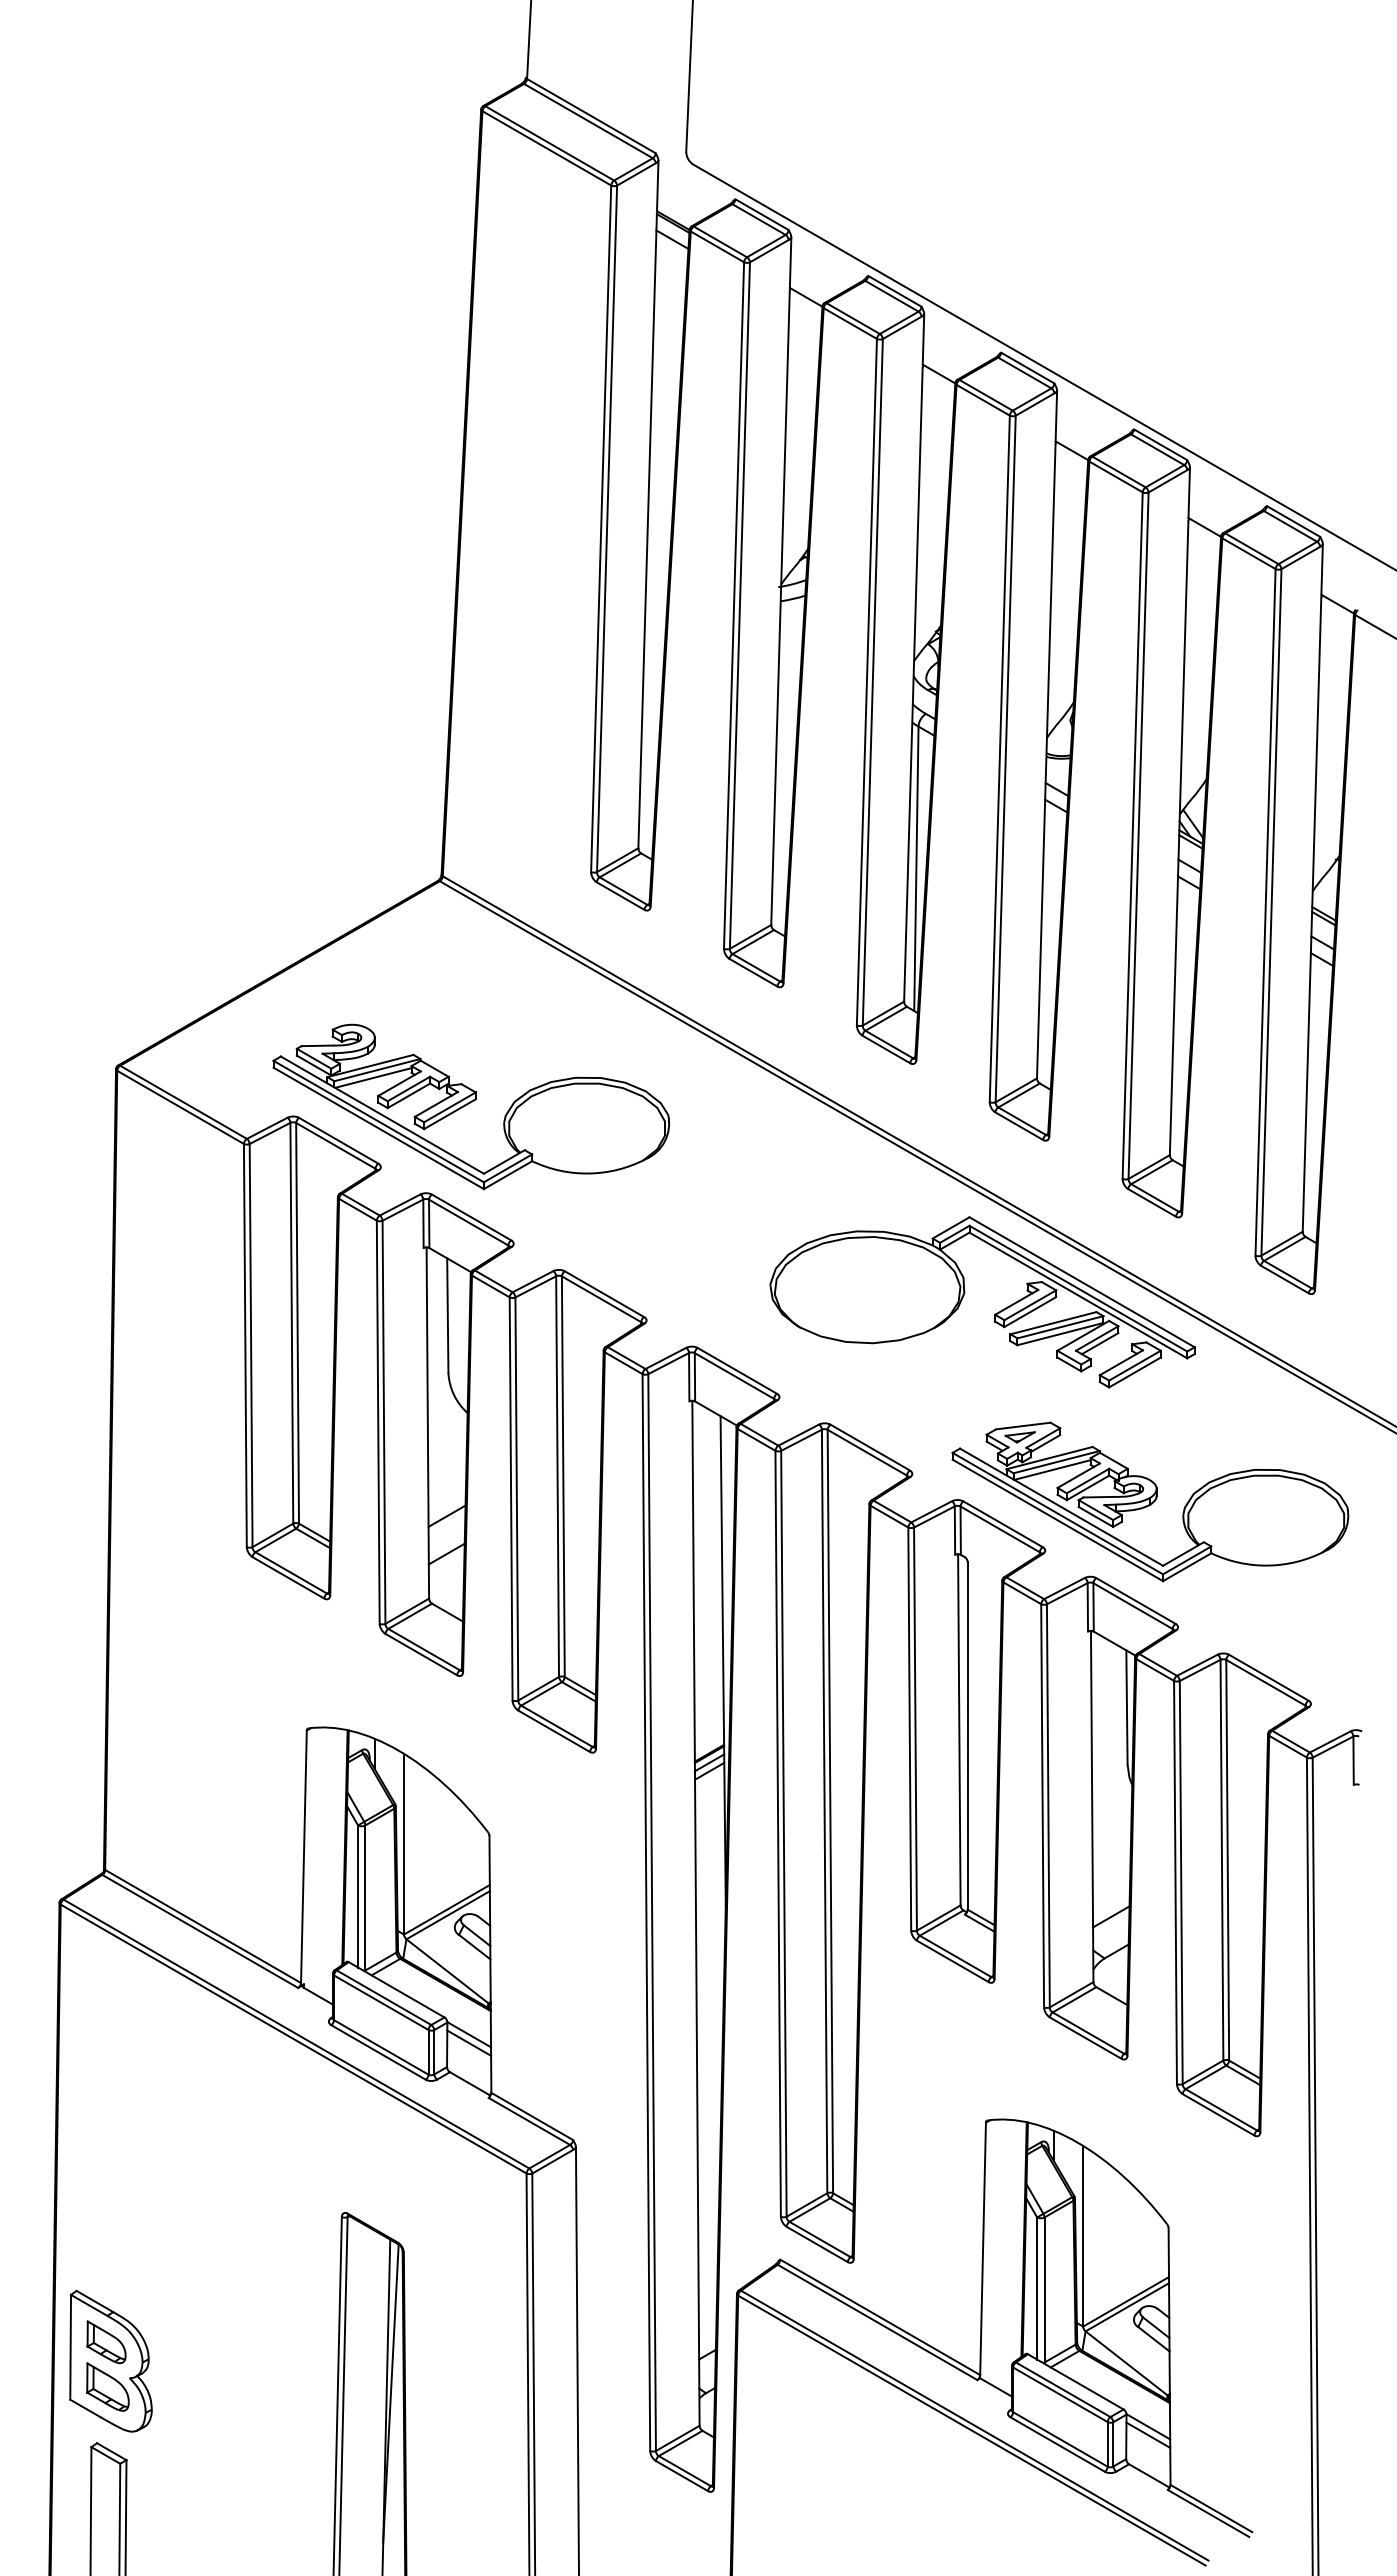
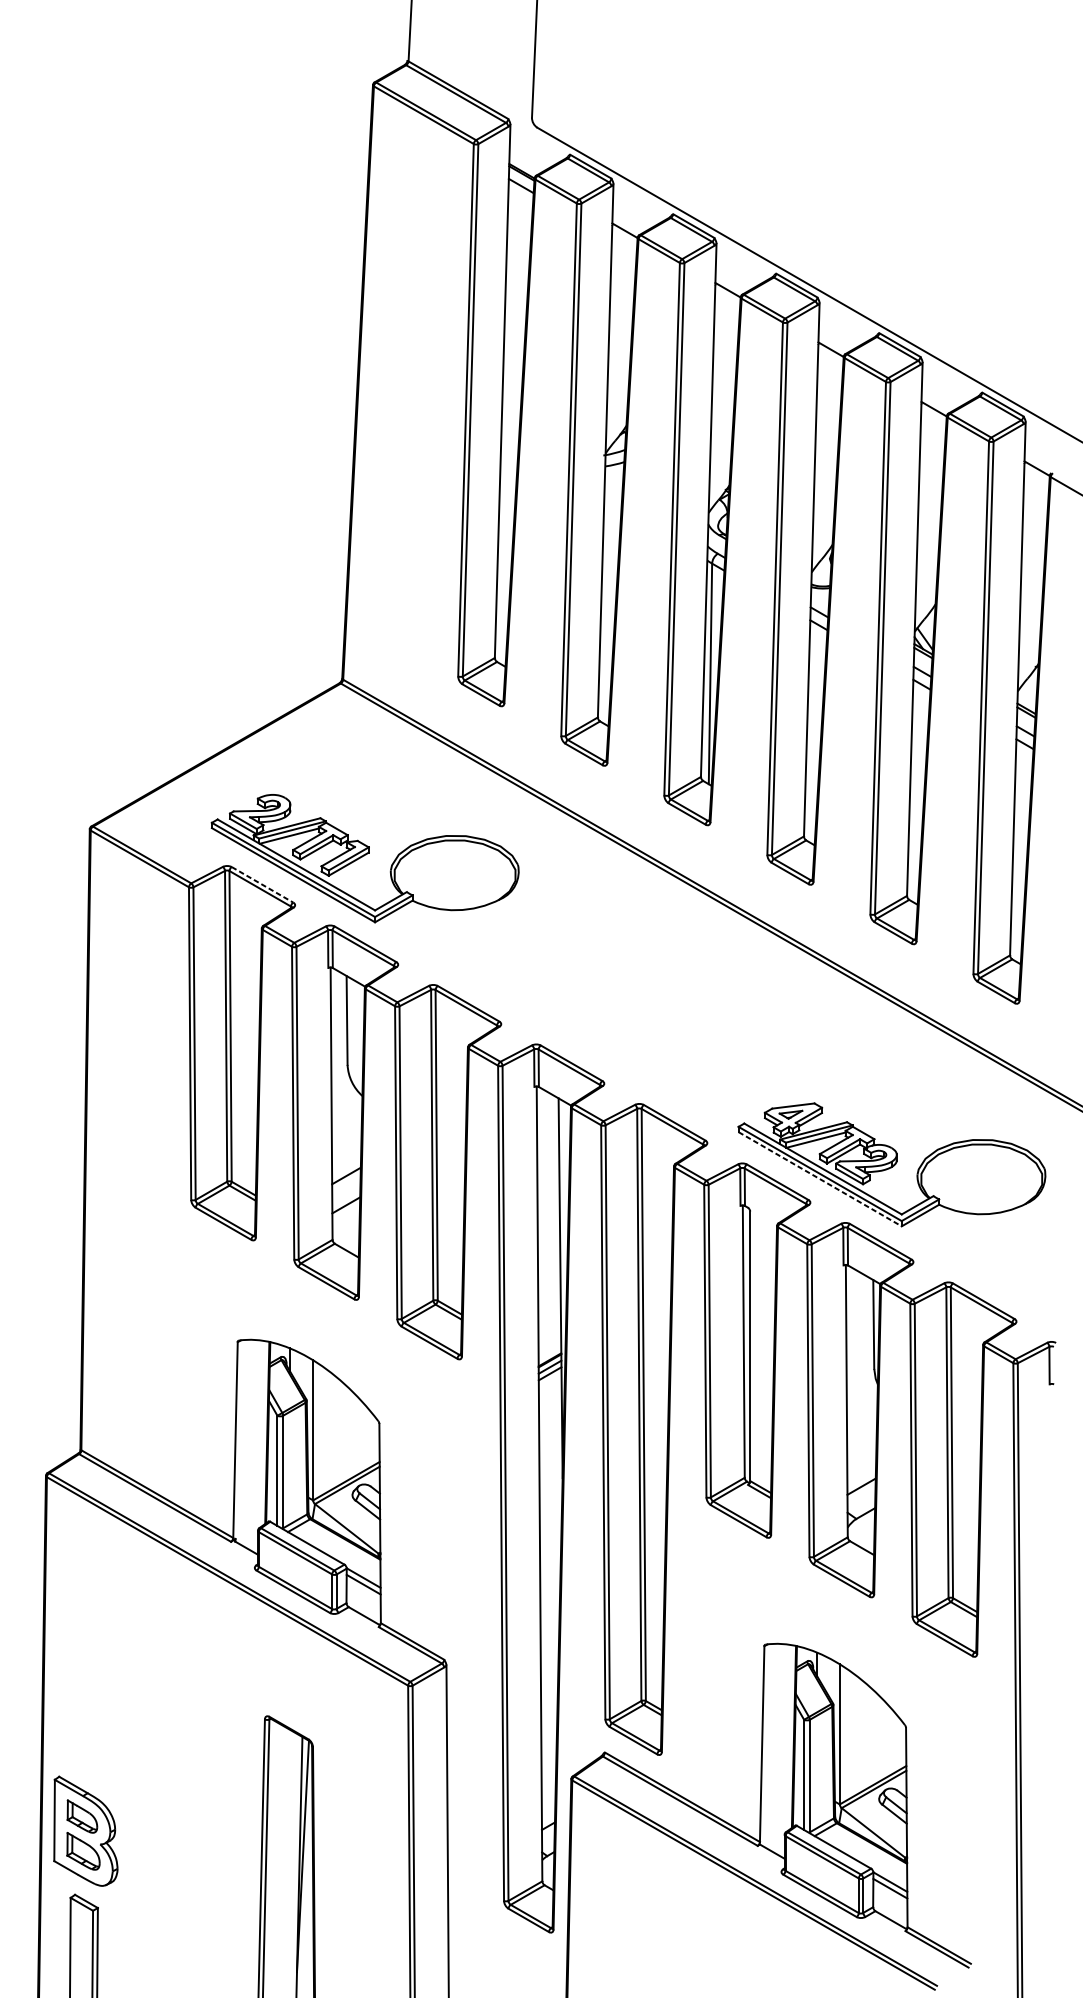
line: (338, 1140) -> (262, 884), solid -> dashed
part: (994, 1313) -> (771, 1018), removed
line: (1058, 1520) -> (820, 1179), solid -> dashed

